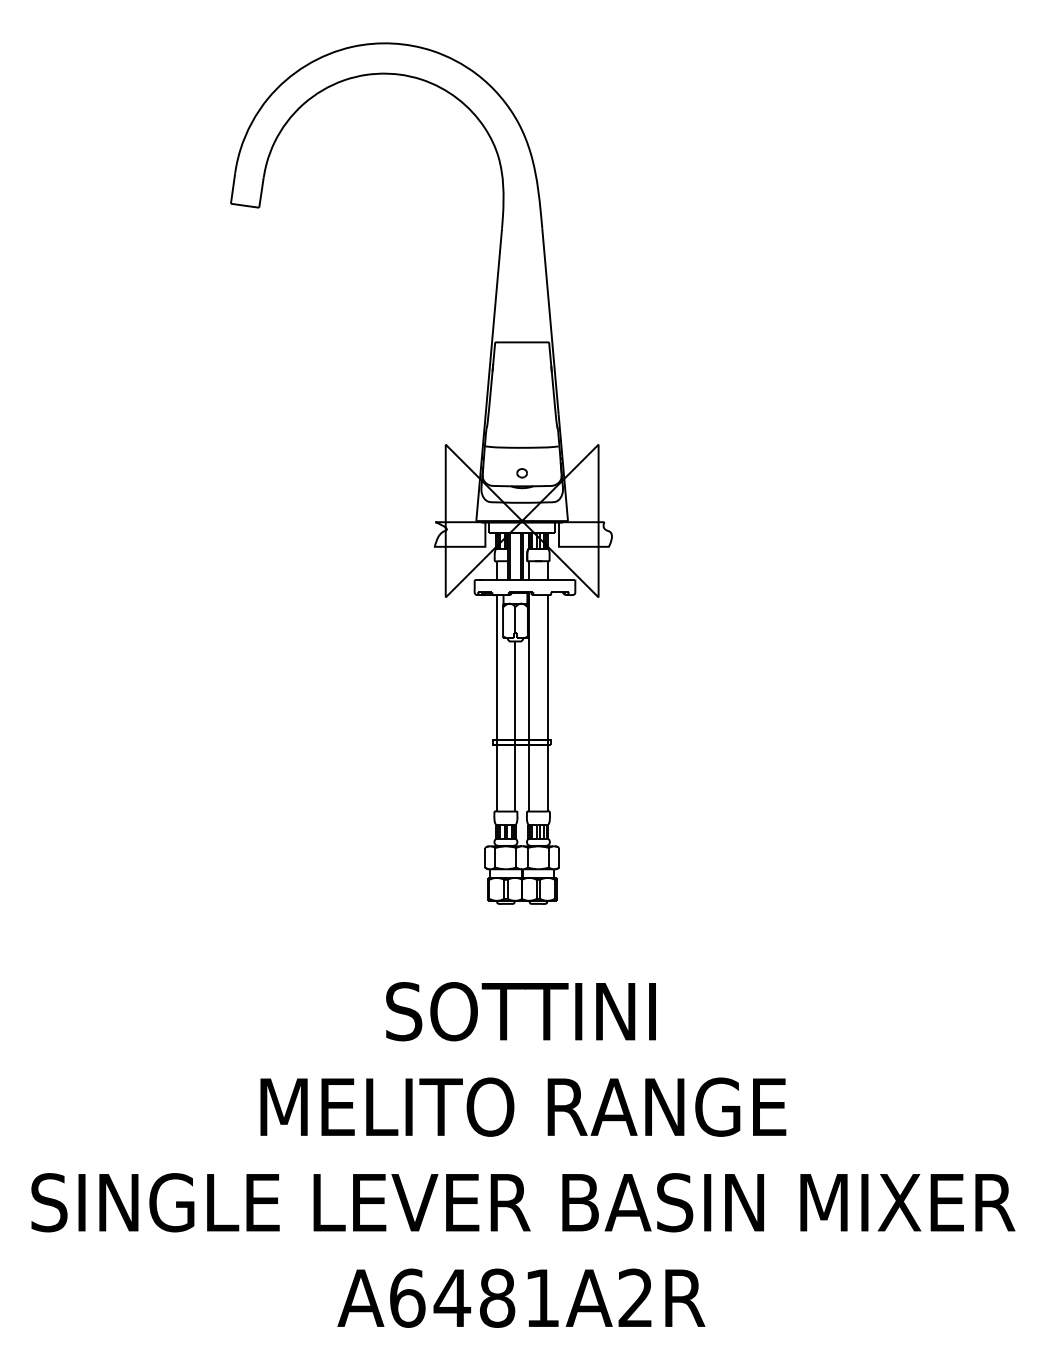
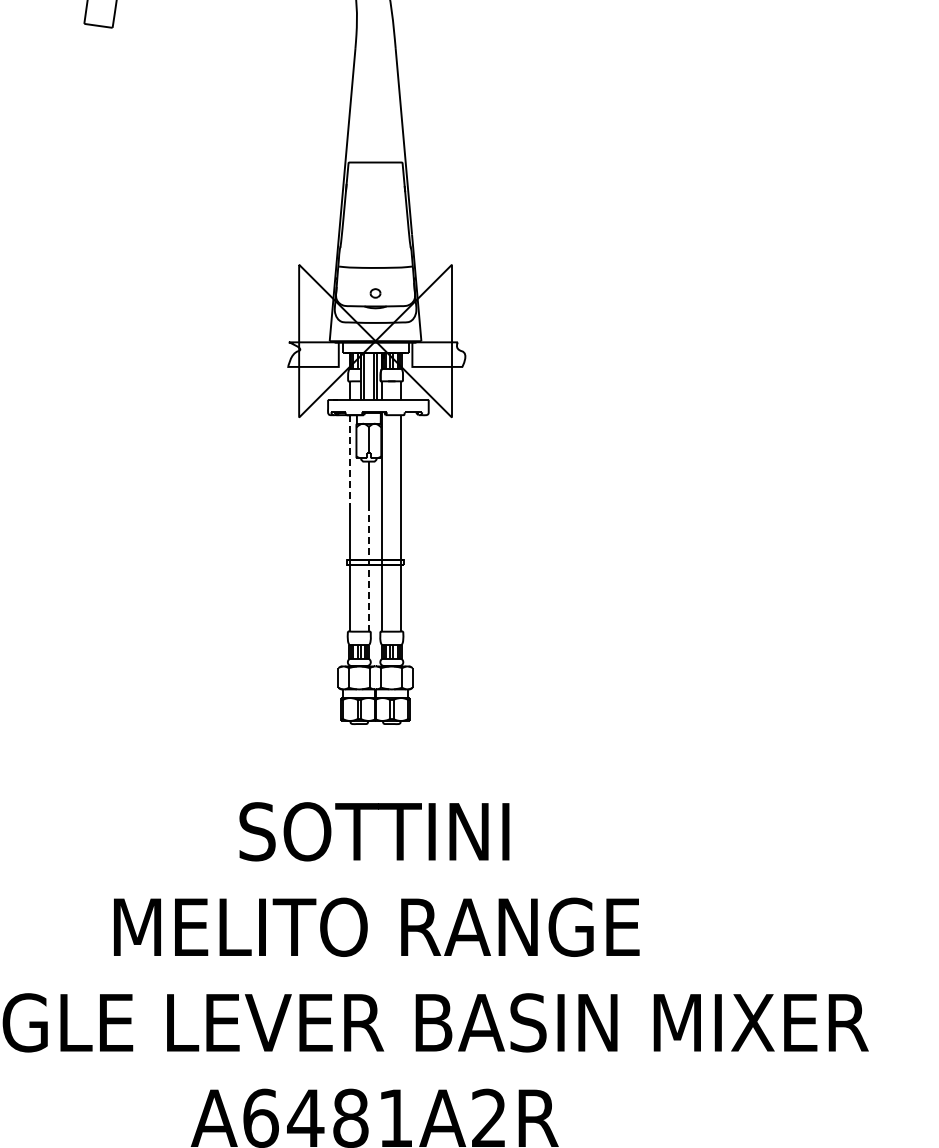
line: (496, 640) -> (349, 460), solid -> dashed
line: (515, 747) -> (368, 567), solid -> dashed

